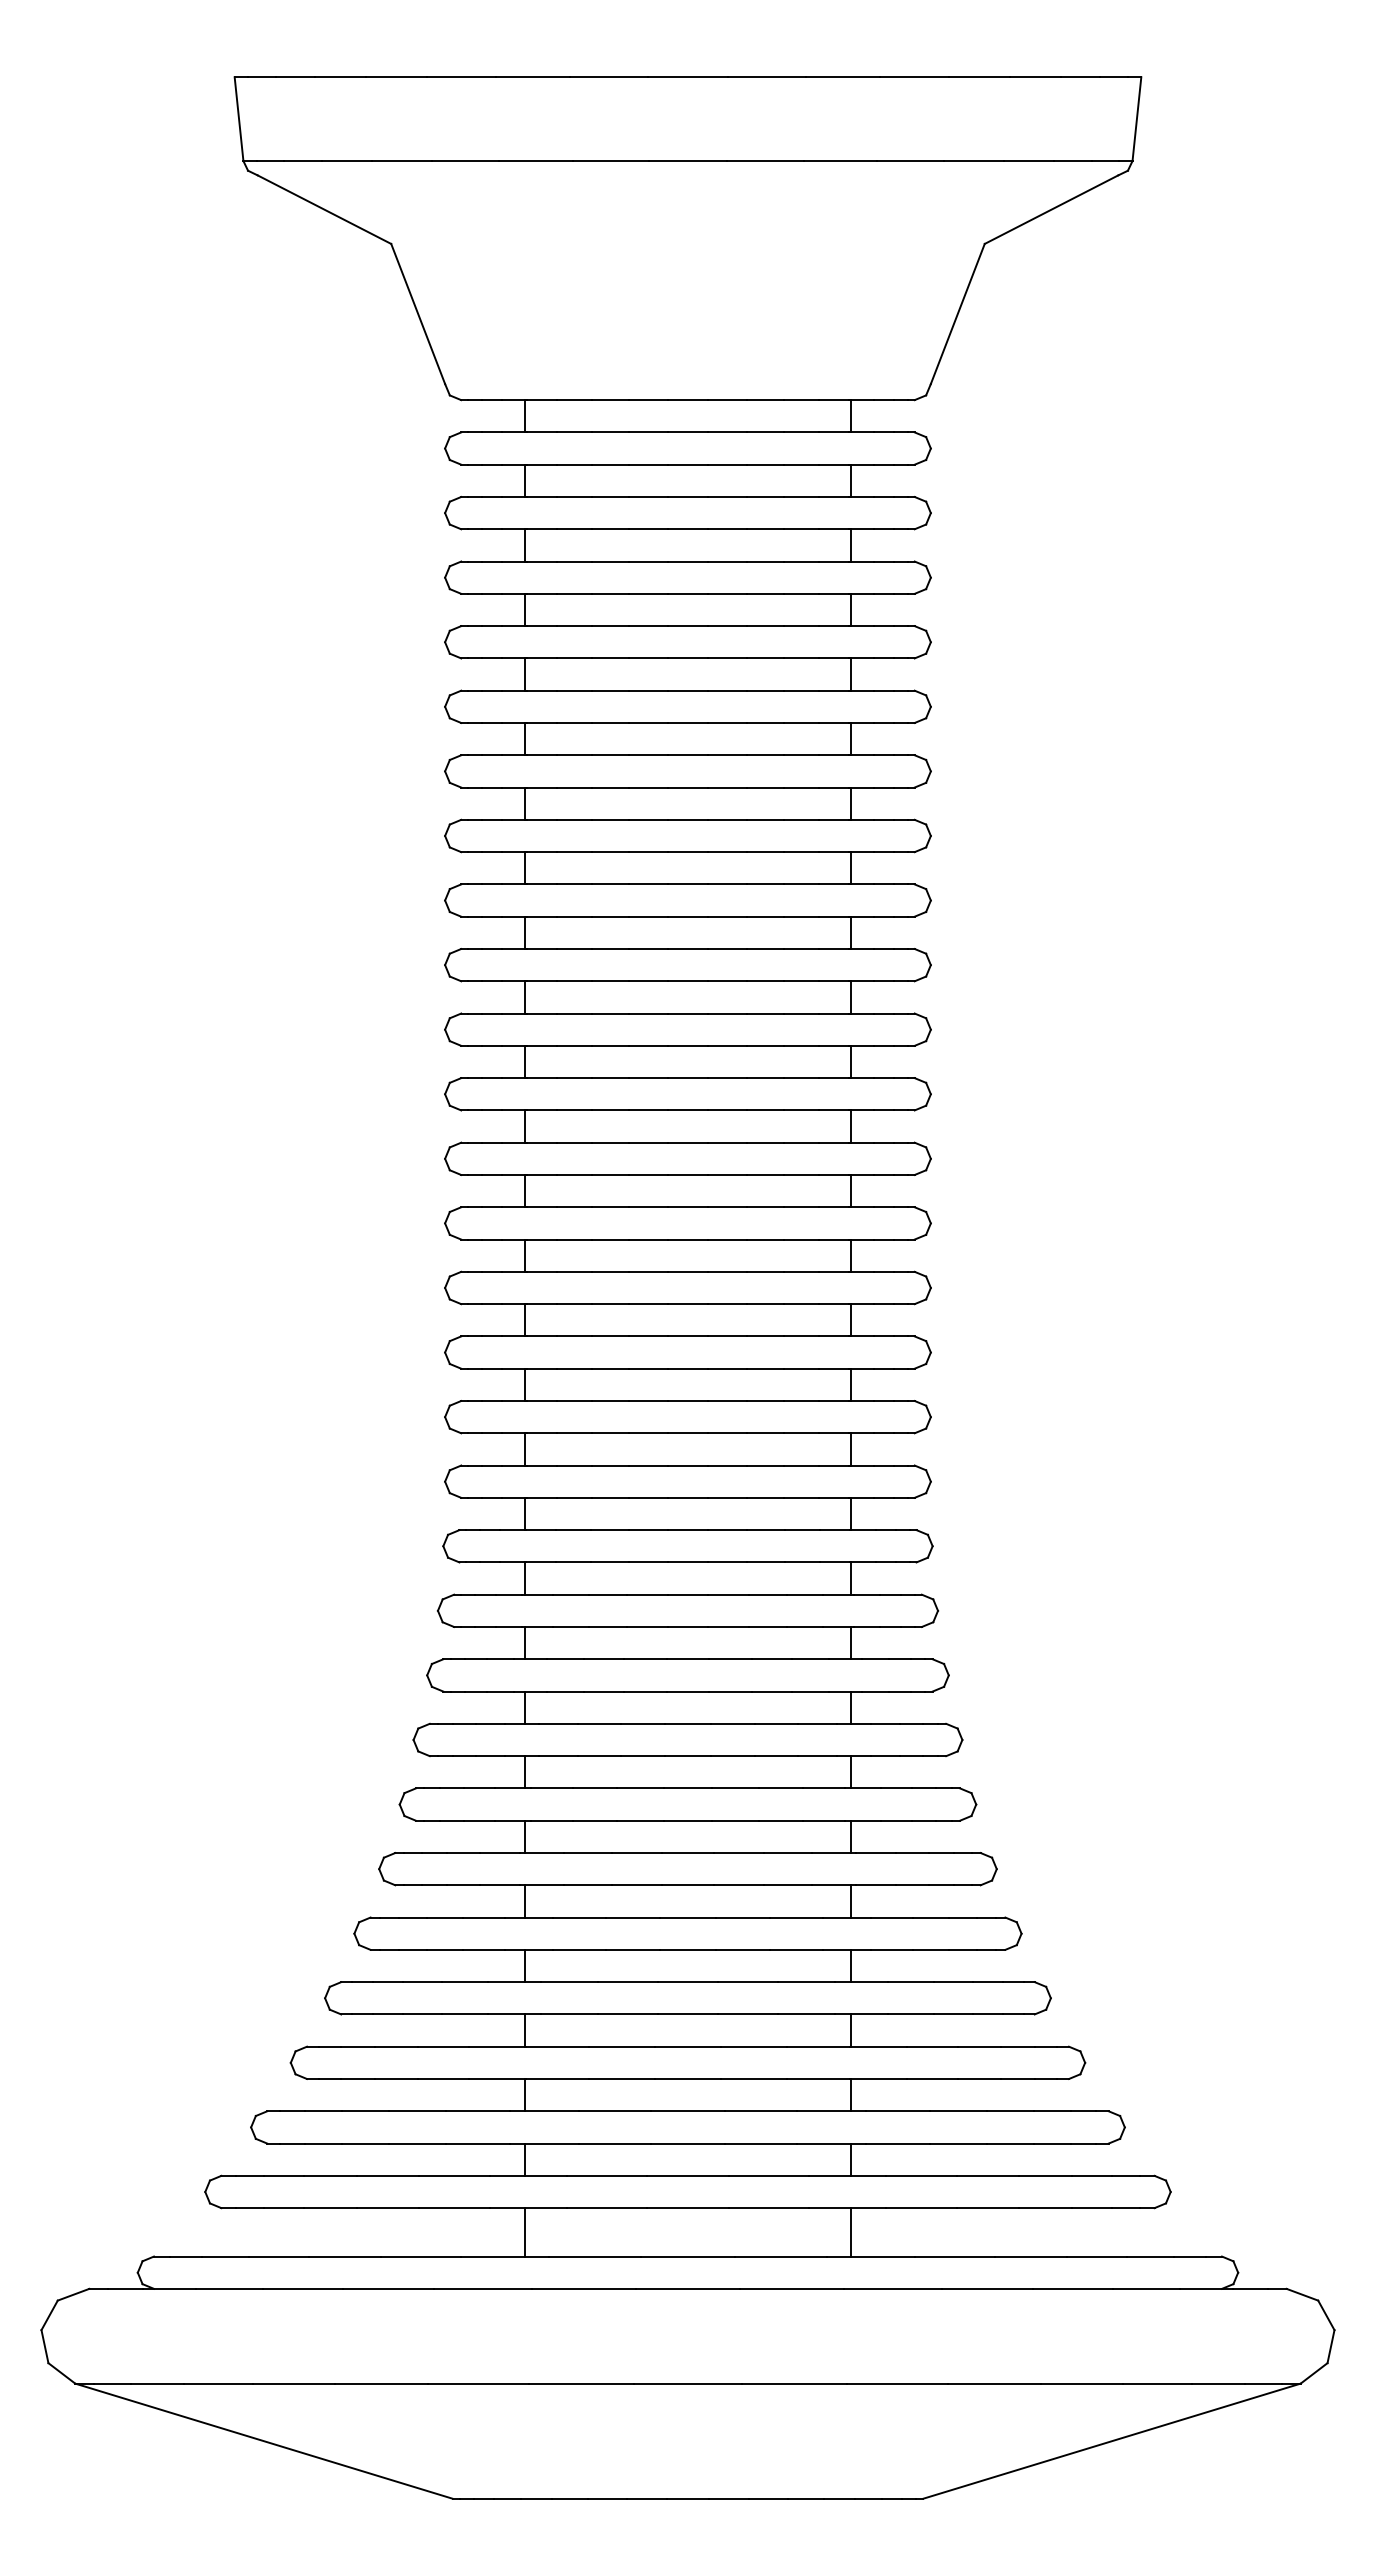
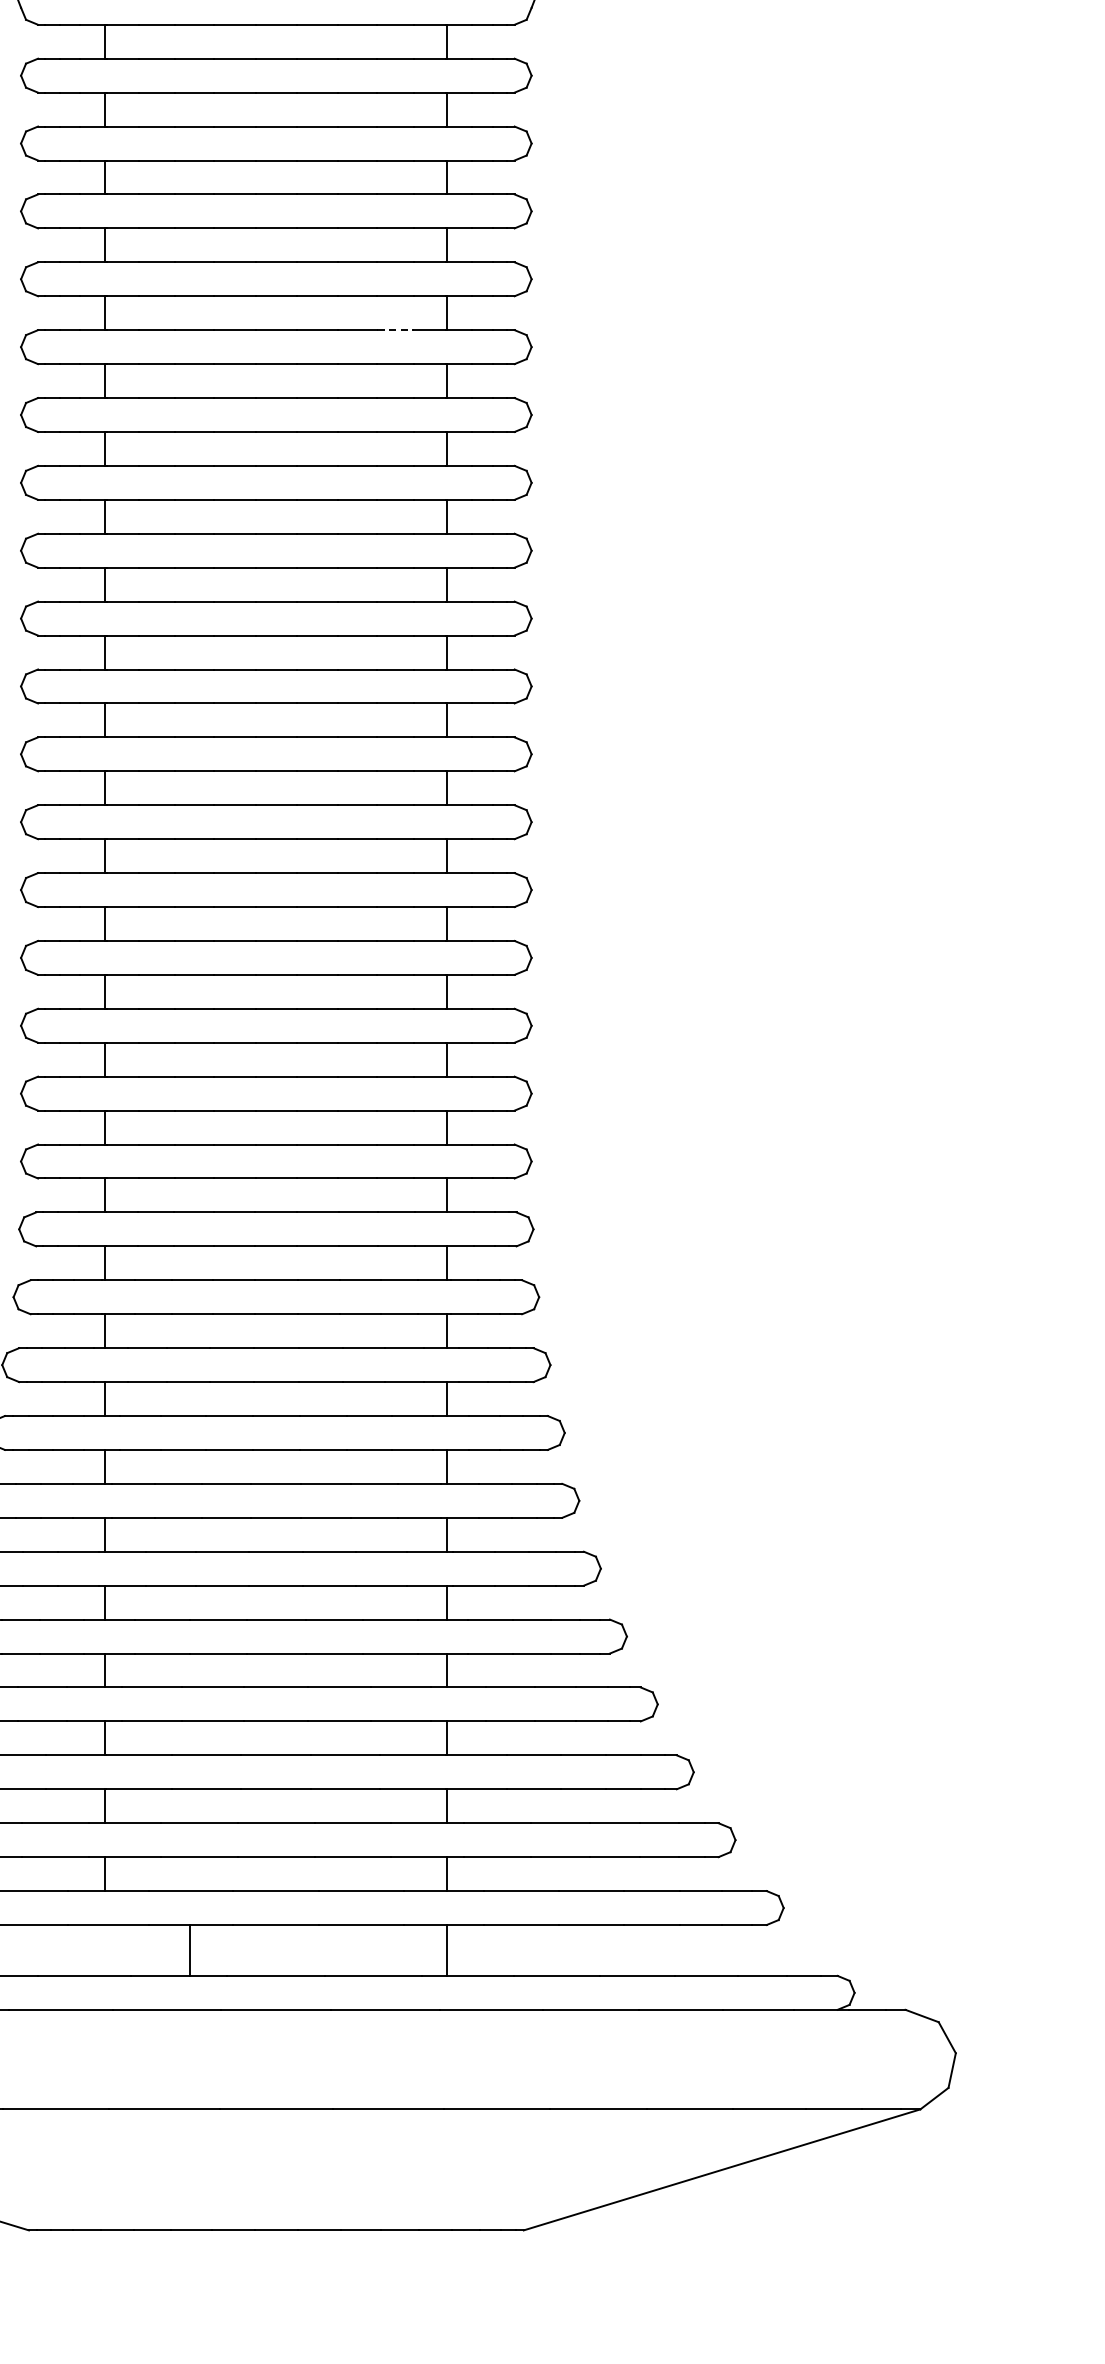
line: (801, 690) -> (395, 329), solid -> dashed
line: (525, 2232) -> (190, 1950), moved

